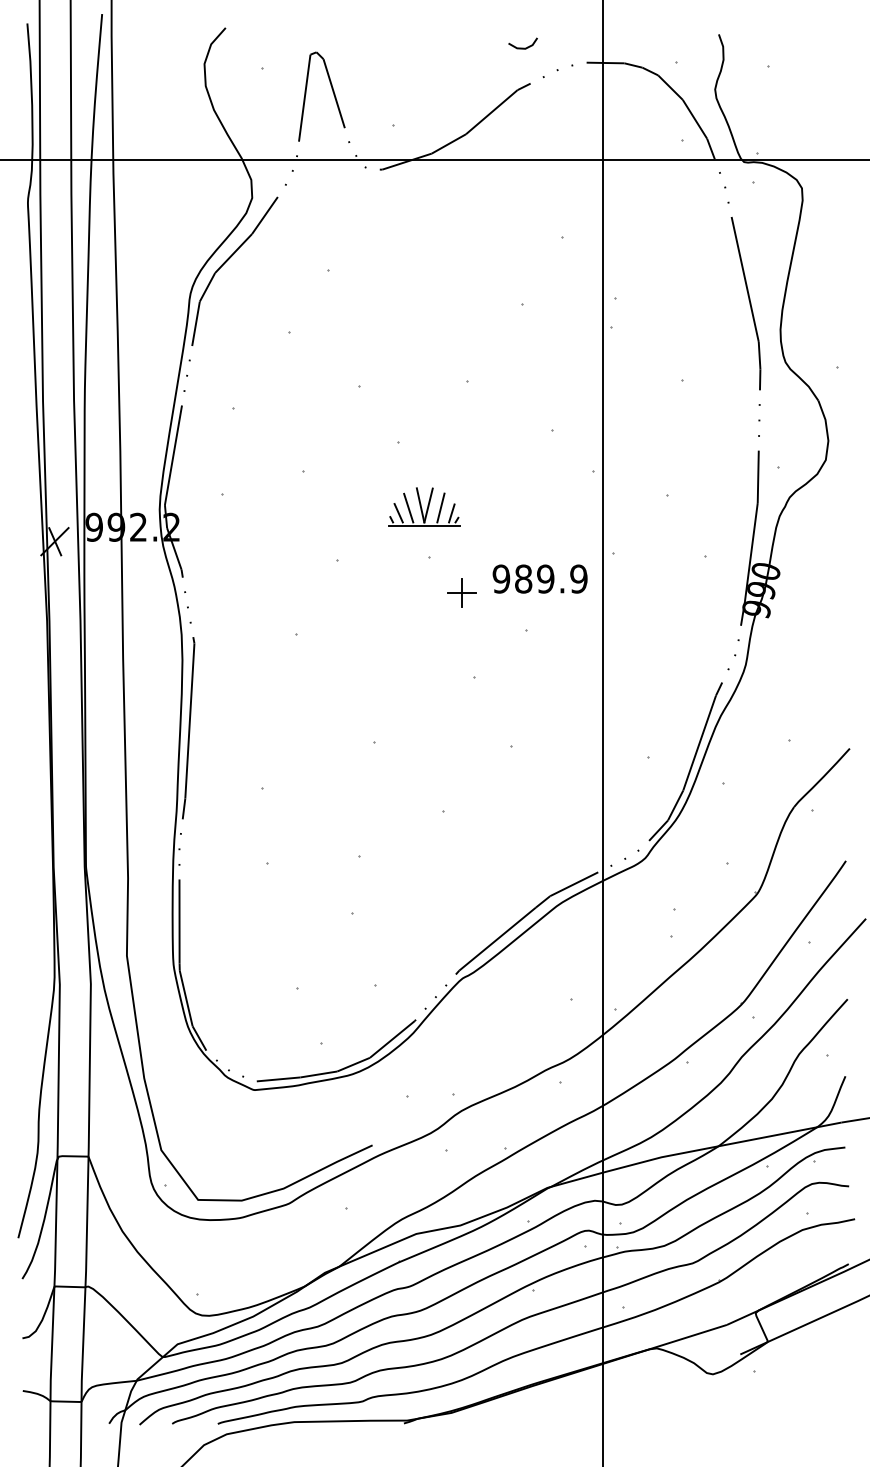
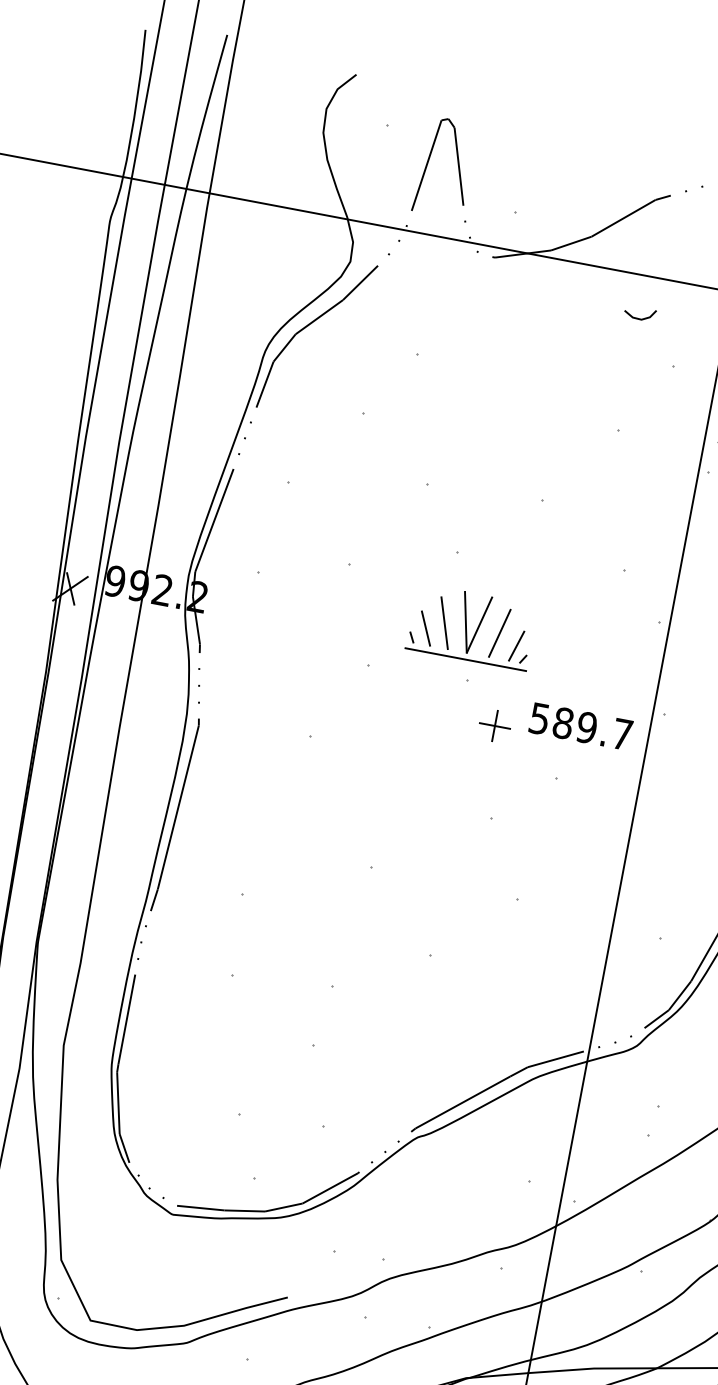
line: (522, 47) -> (638, 317), moved
part: (424, 506) -> (472, 625), size x1.6
text: (539, 578) -> (580, 725), 989.9 -> 589.7

